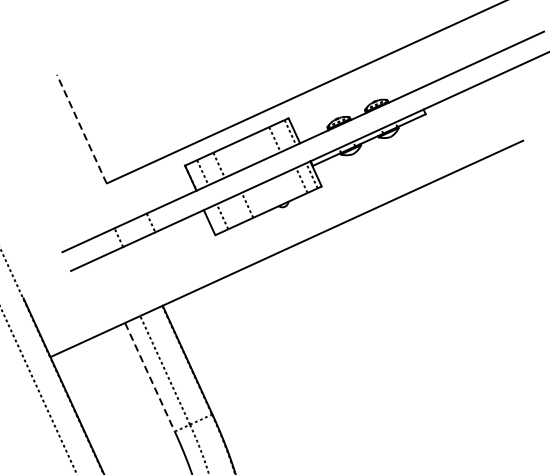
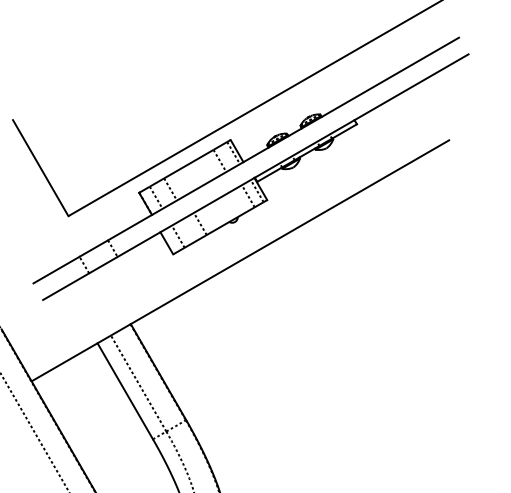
line: (81, 128) -> (40, 167), dashed -> solid
line: (150, 377) -> (125, 391), dashed -> solid

